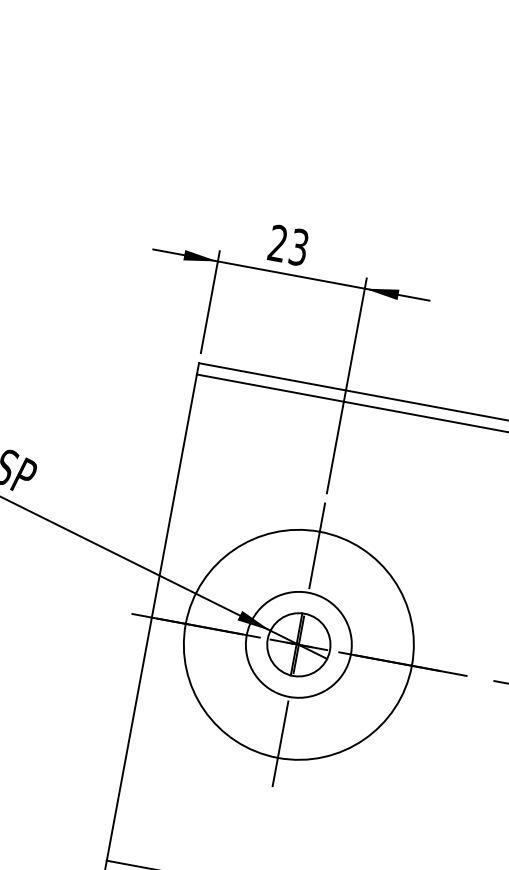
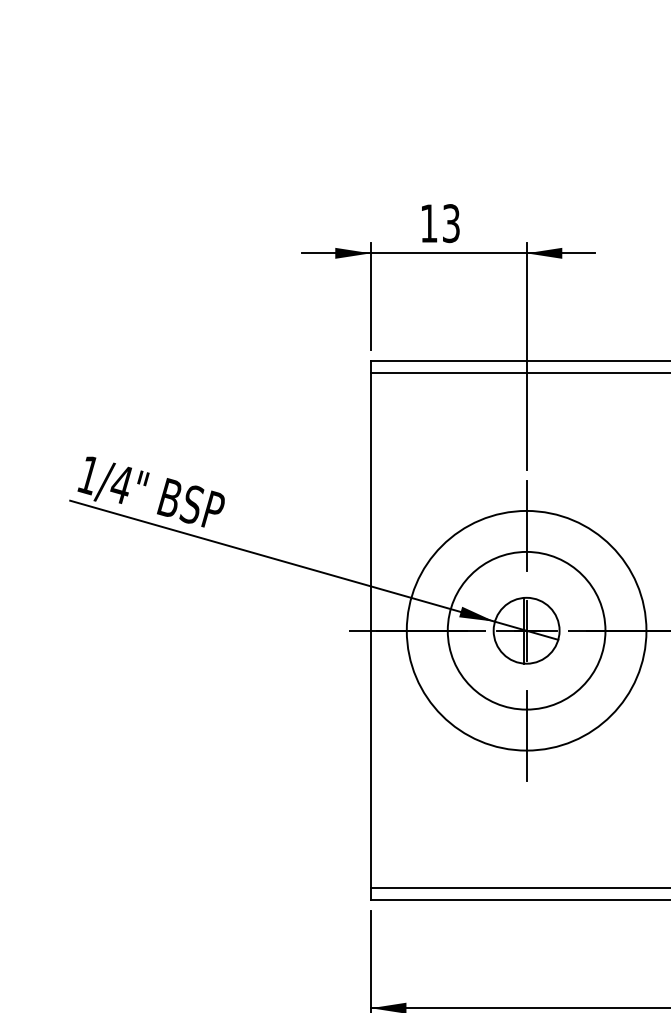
text: (277, 243) -> (428, 223), 23 -> 13
circle: (298, 644) -> (526, 630), size x1.43

